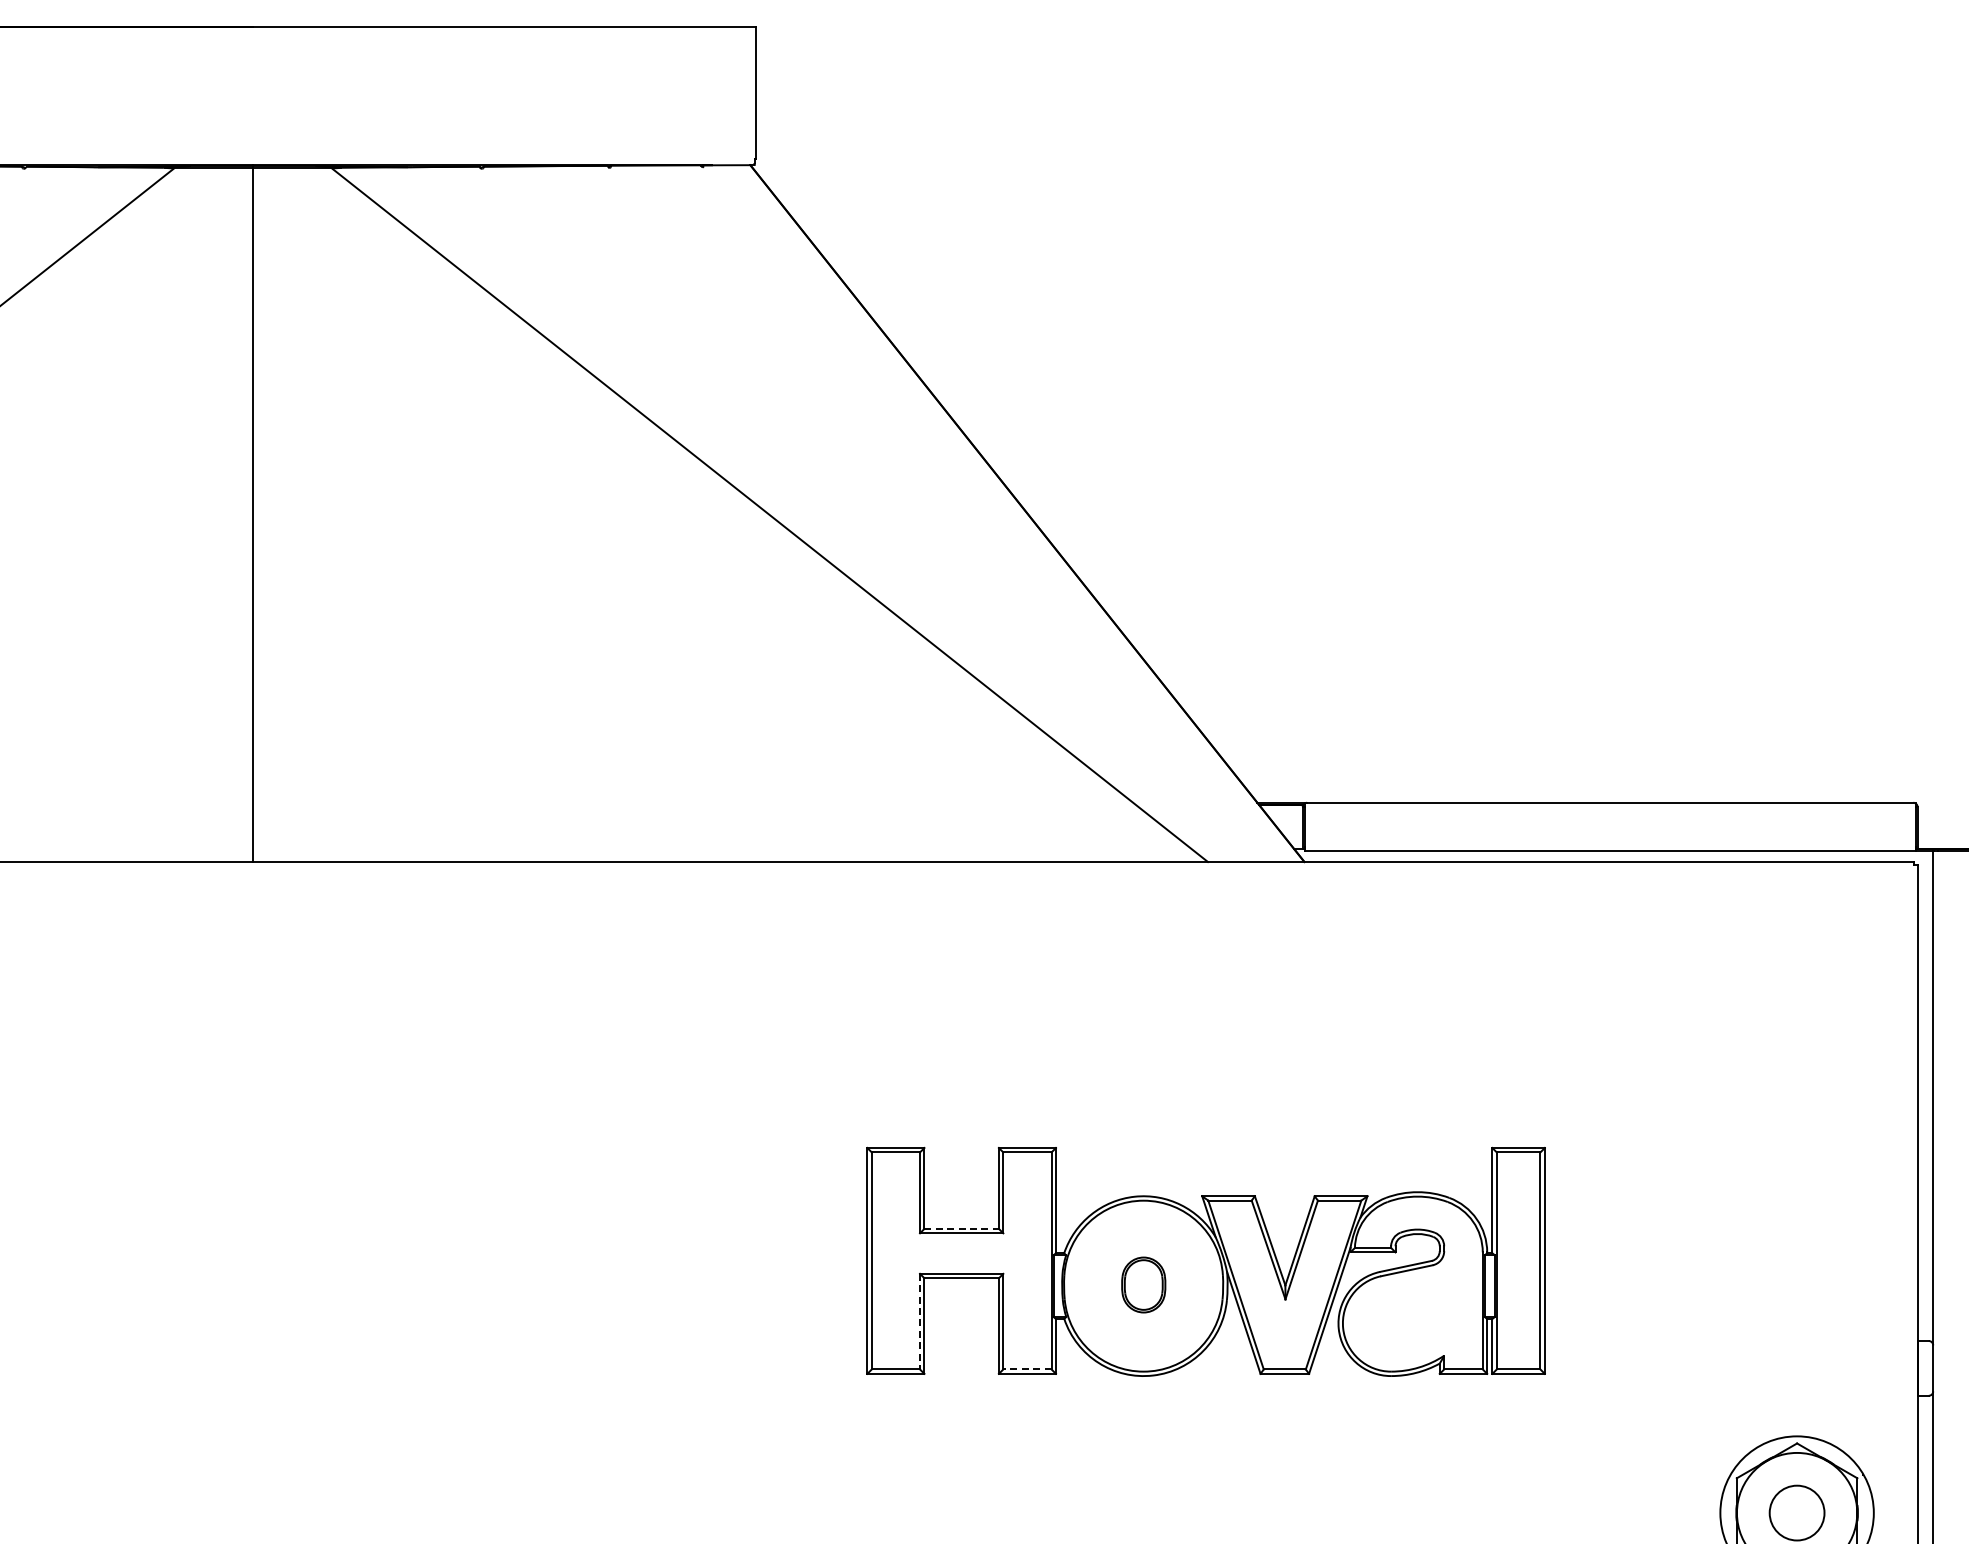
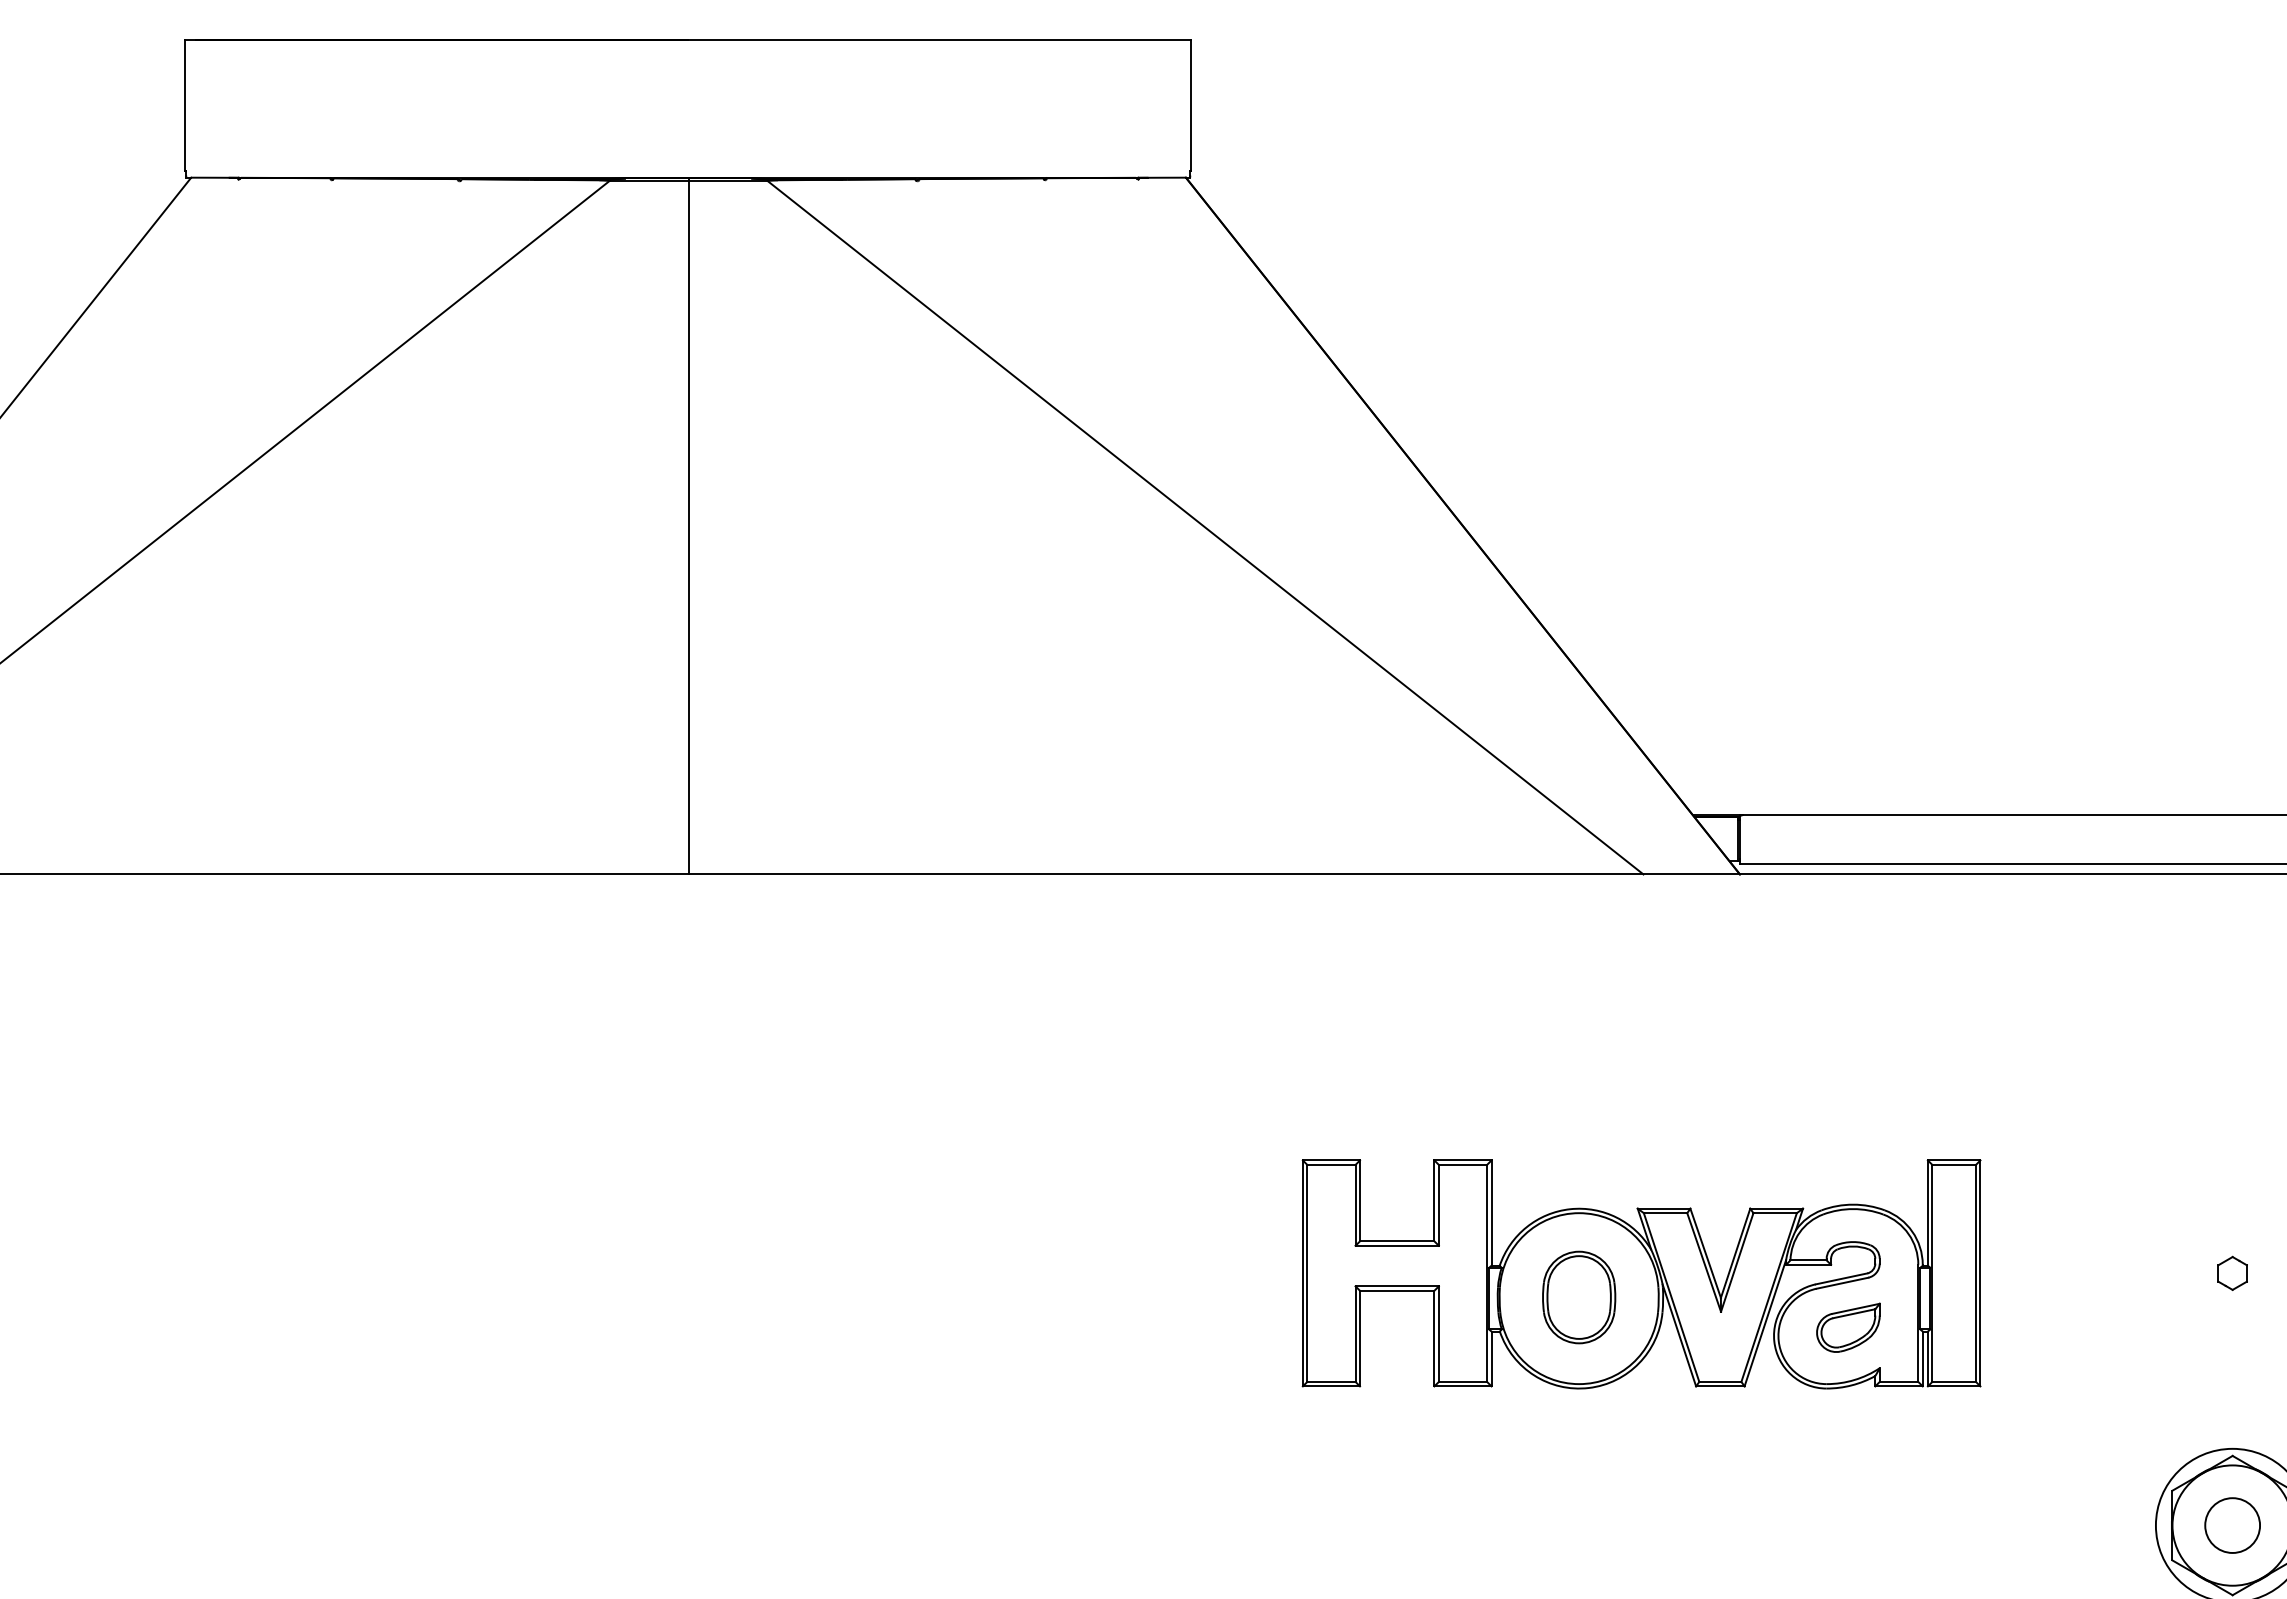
line: (961, 1229) -> (1397, 1241), dashed -> solid
part: (1796, 1260) -> (2232, 1272), added
part: (1143, 1285) -> (1579, 1297), size x1.67
part: (1412, 1315) -> (1848, 1327), added
line: (919, 1322) -> (1355, 1334), dashed -> solid
line: (1026, 1369) -> (1462, 1381), dashed -> solid

